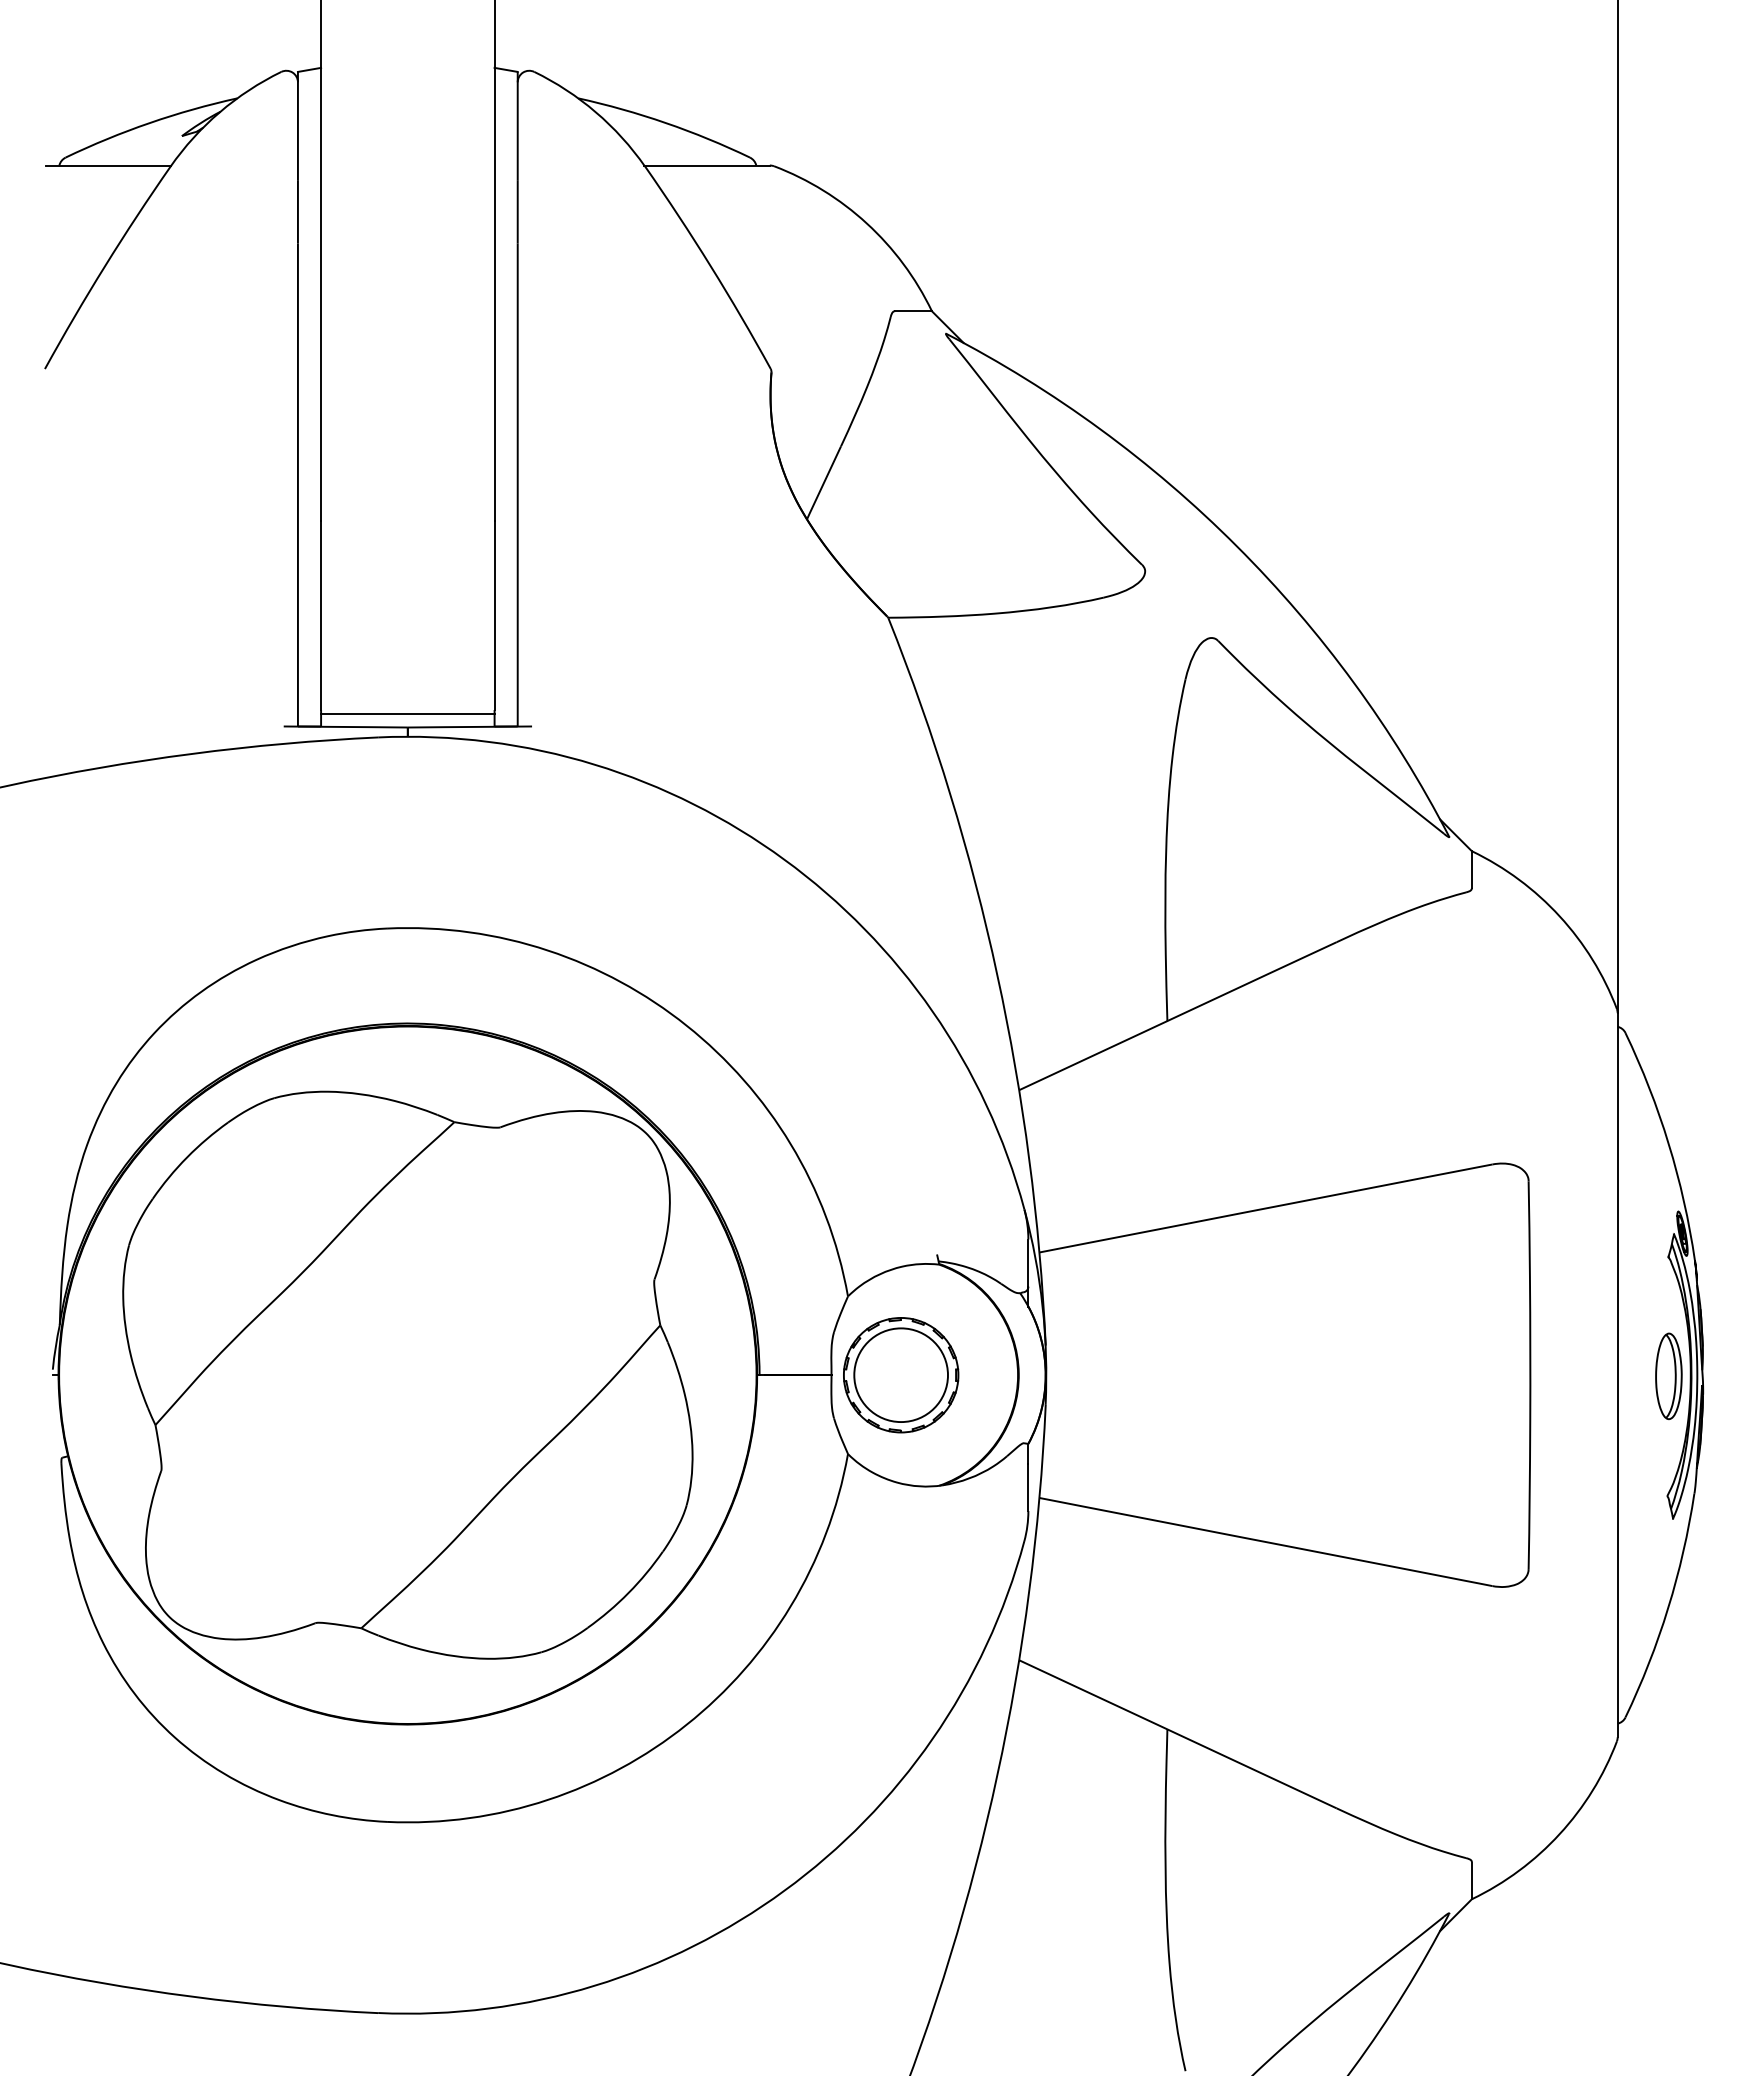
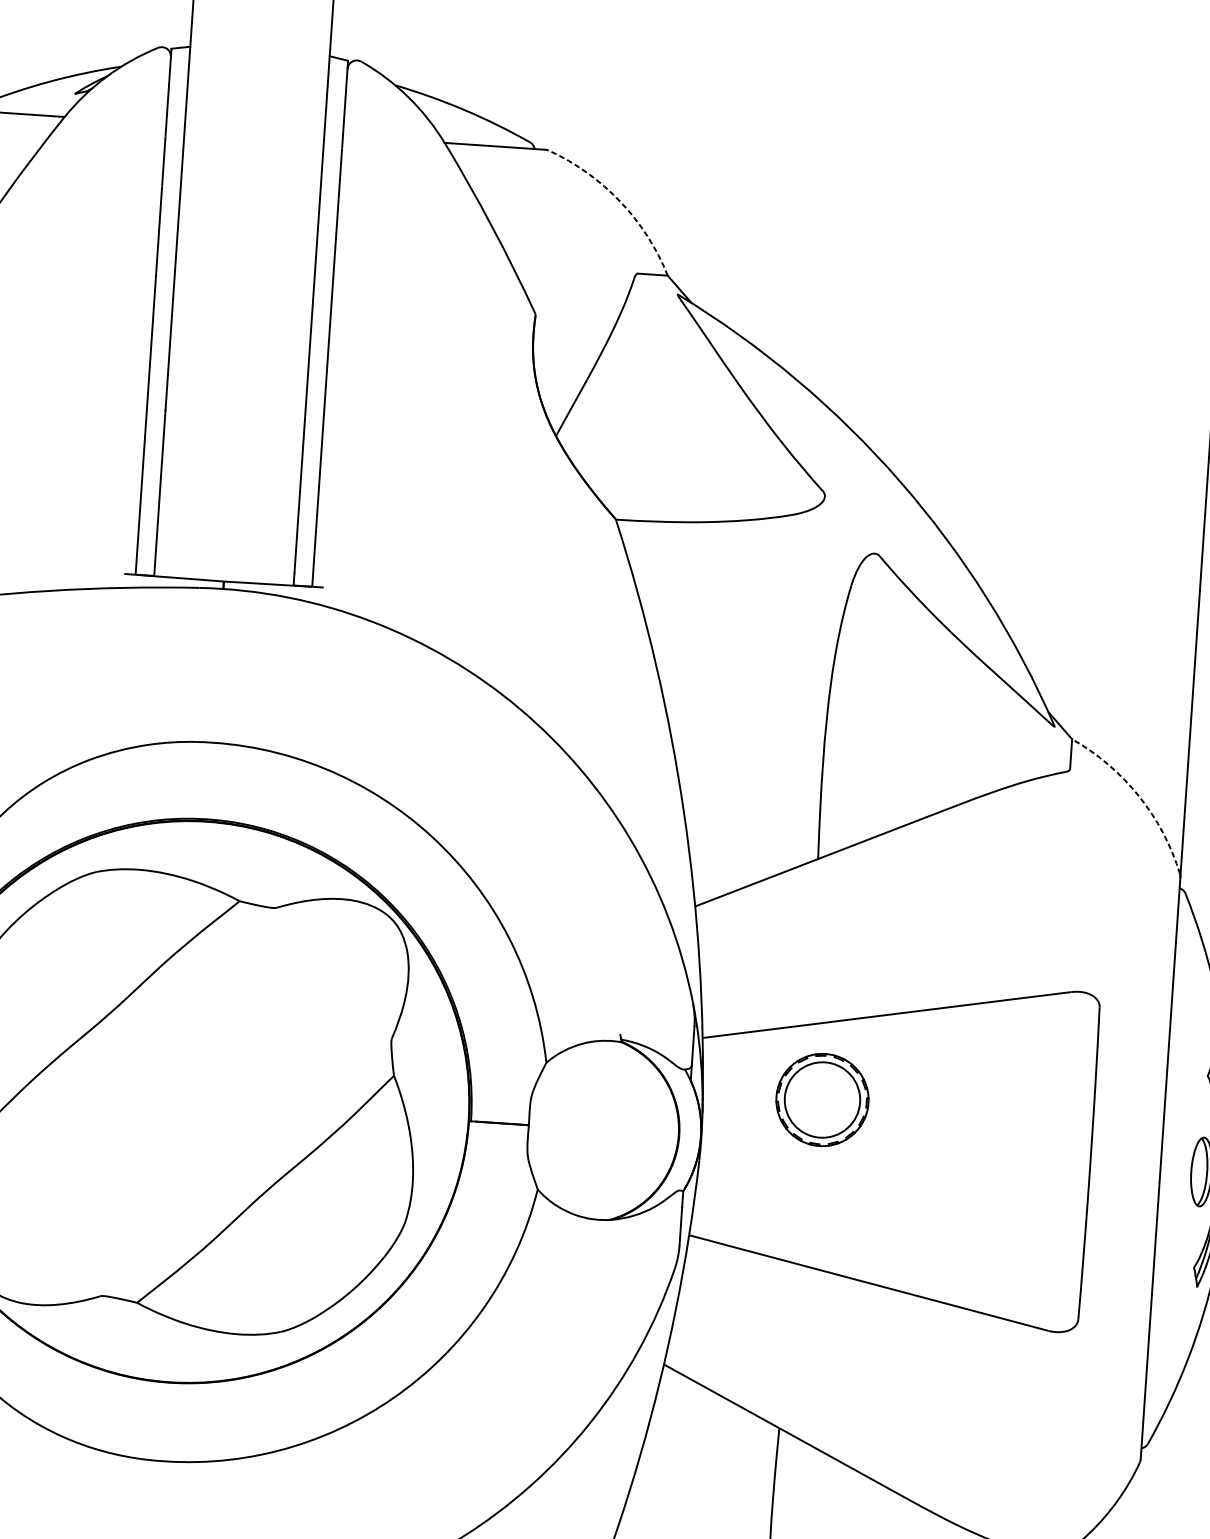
arc: (866, 223) -> (620, 201), solid -> dashed
line: (407, 714) -> (224, 571), removed
arc: (1559, 916) -> (1138, 796), solid -> dashed
part: (901, 1375) -> (822, 1100), moved

